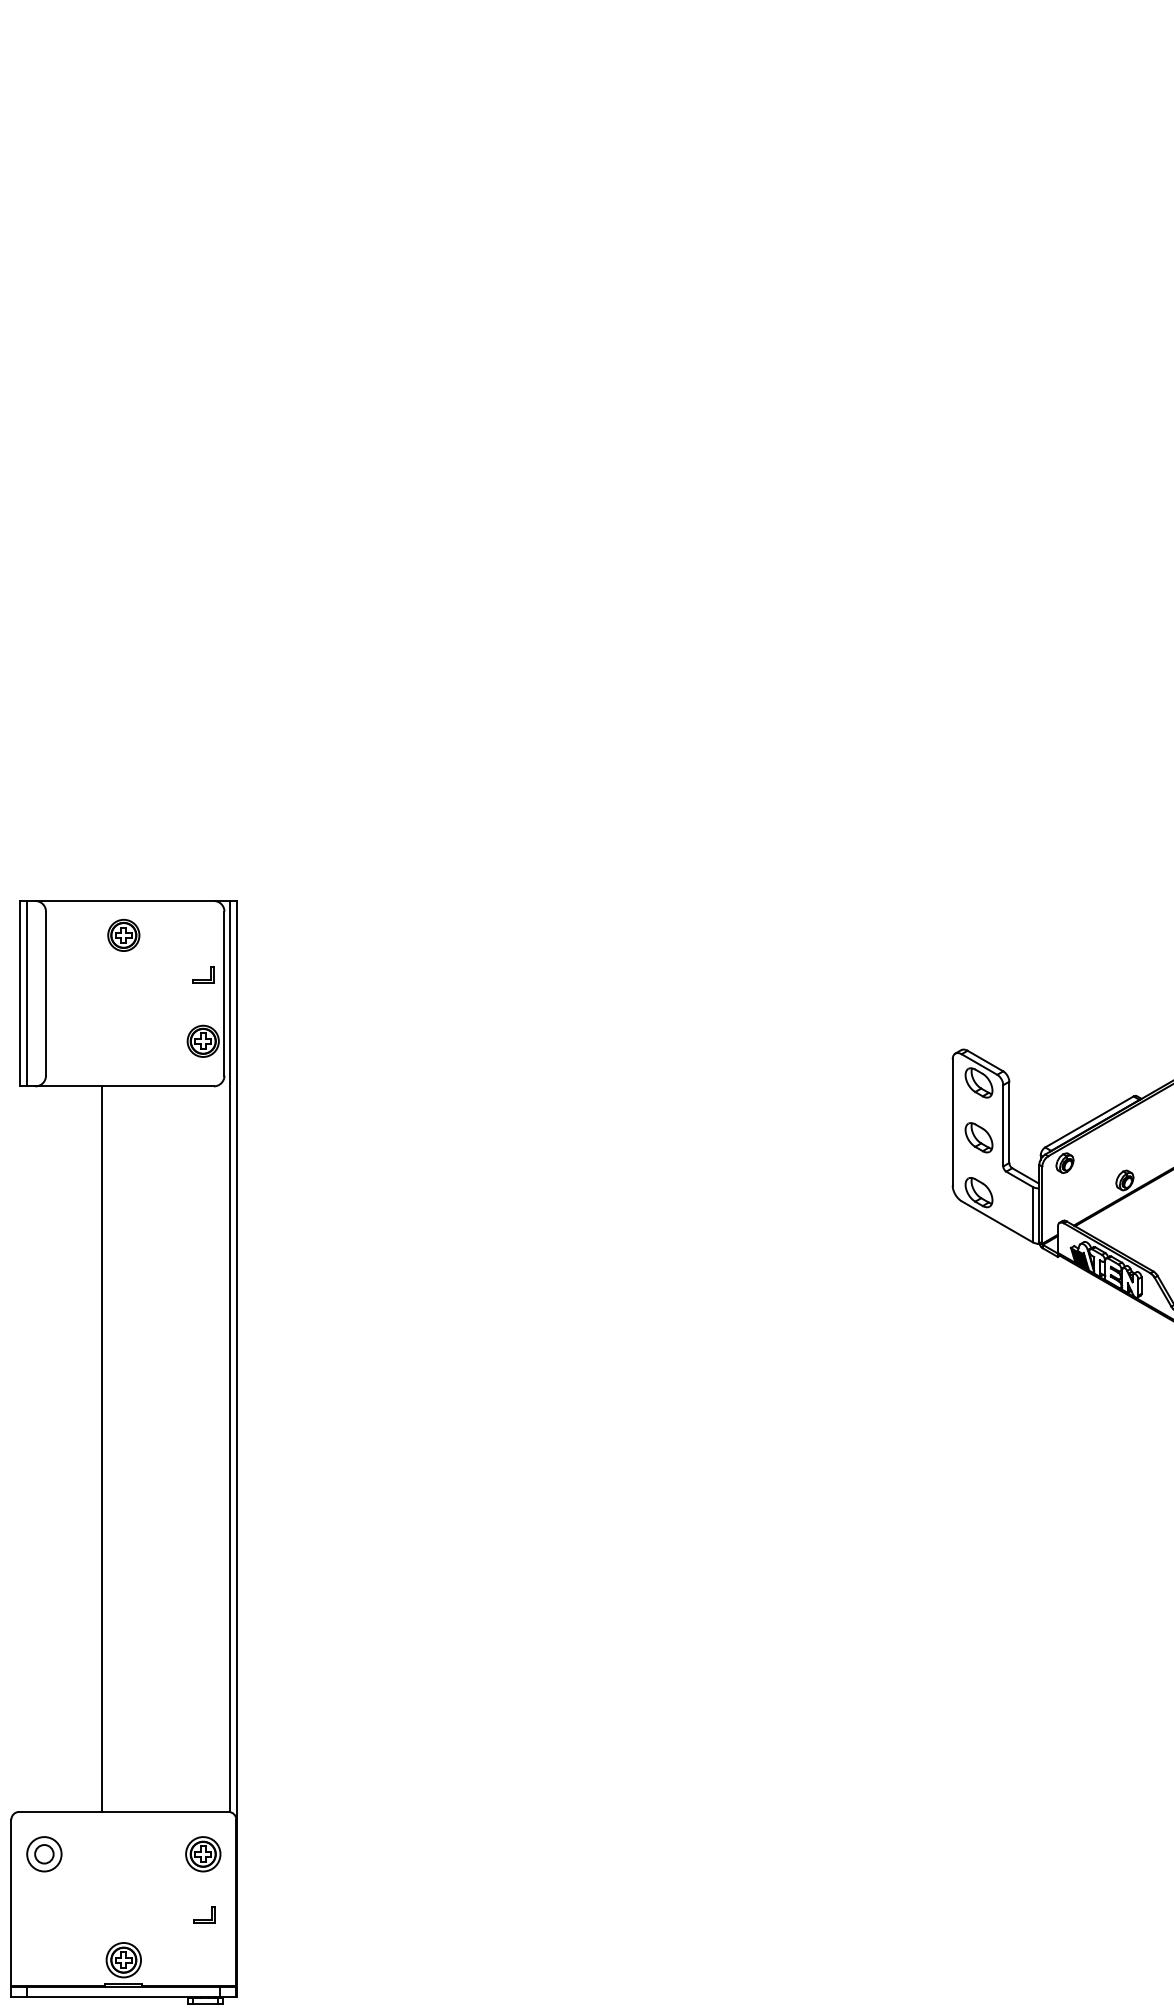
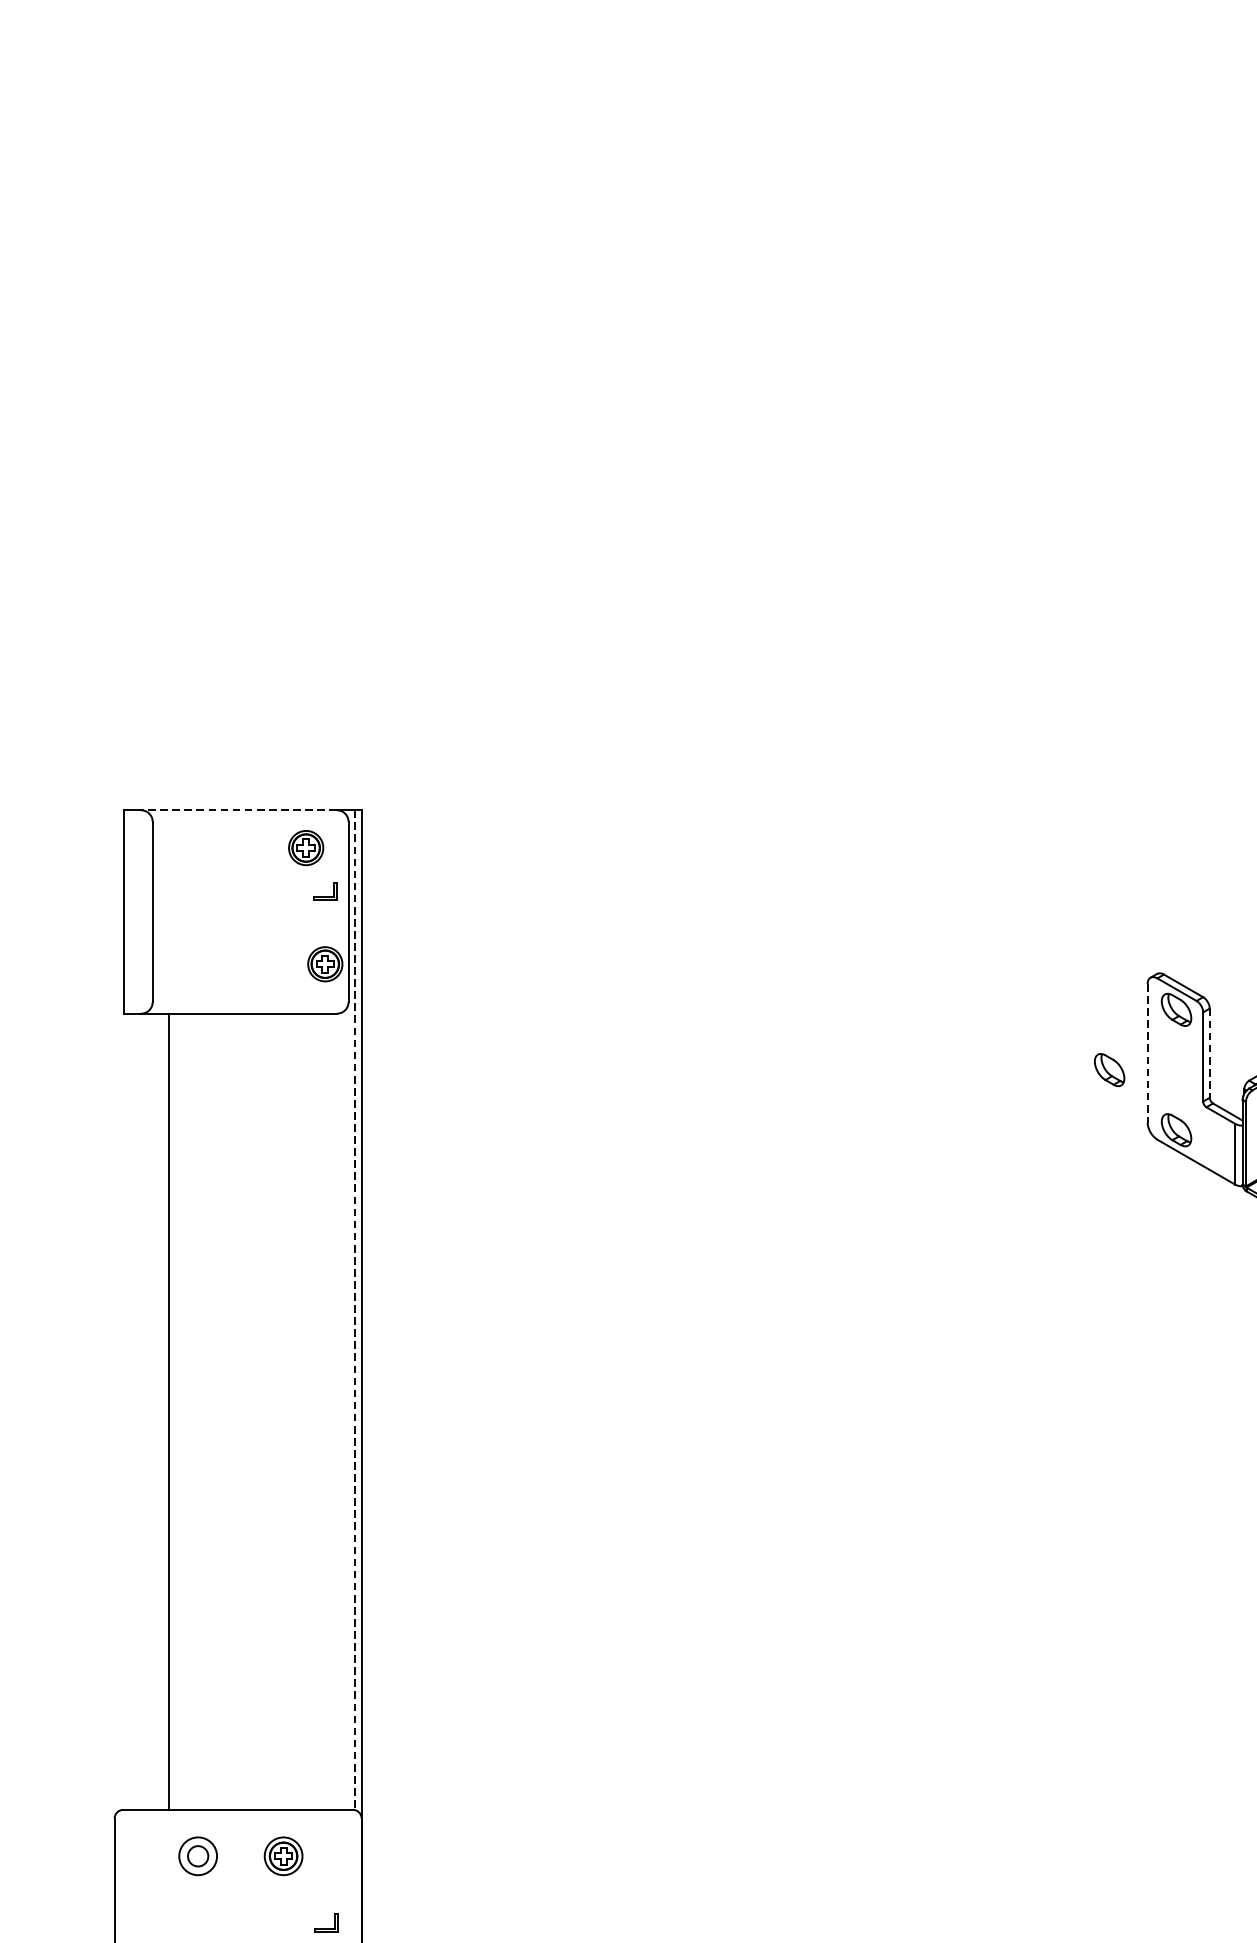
line: (124, 901) -> (238, 810), solid -> dashed
part: (123, 934) -> (305, 847), moved
line: (26, 993) -> (131, 911), removed
line: (1009, 1122) -> (1209, 1053), solid -> dashed
line: (952, 1123) -> (1147, 1054), solid -> dashed
part: (978, 1137) -> (1109, 1069), moved
line: (230, 1356) -> (355, 1310), solid -> dashed
line: (101, 1448) -> (168, 1411), moved
part: (44, 1854) -> (198, 1856), moved
part: (203, 1854) -> (283, 1856), moved

